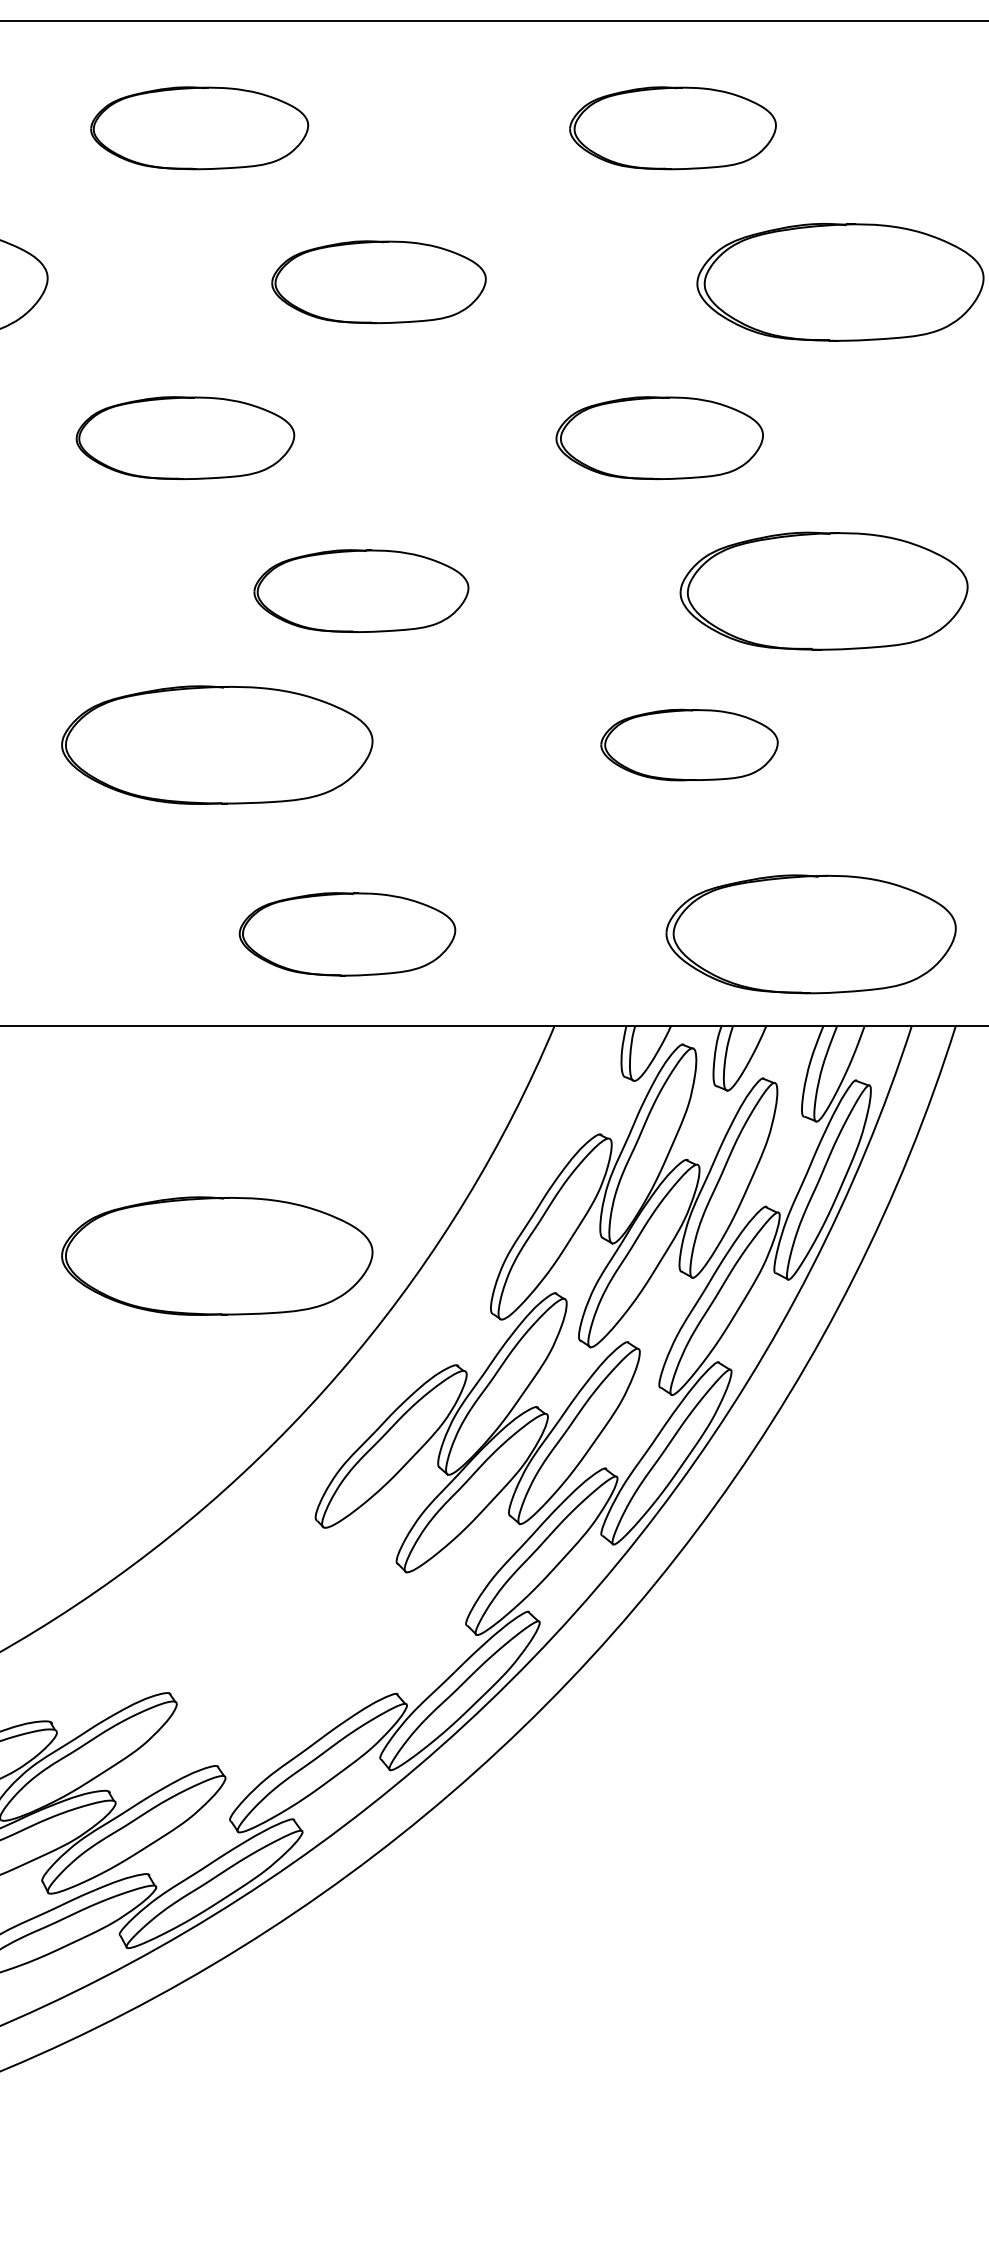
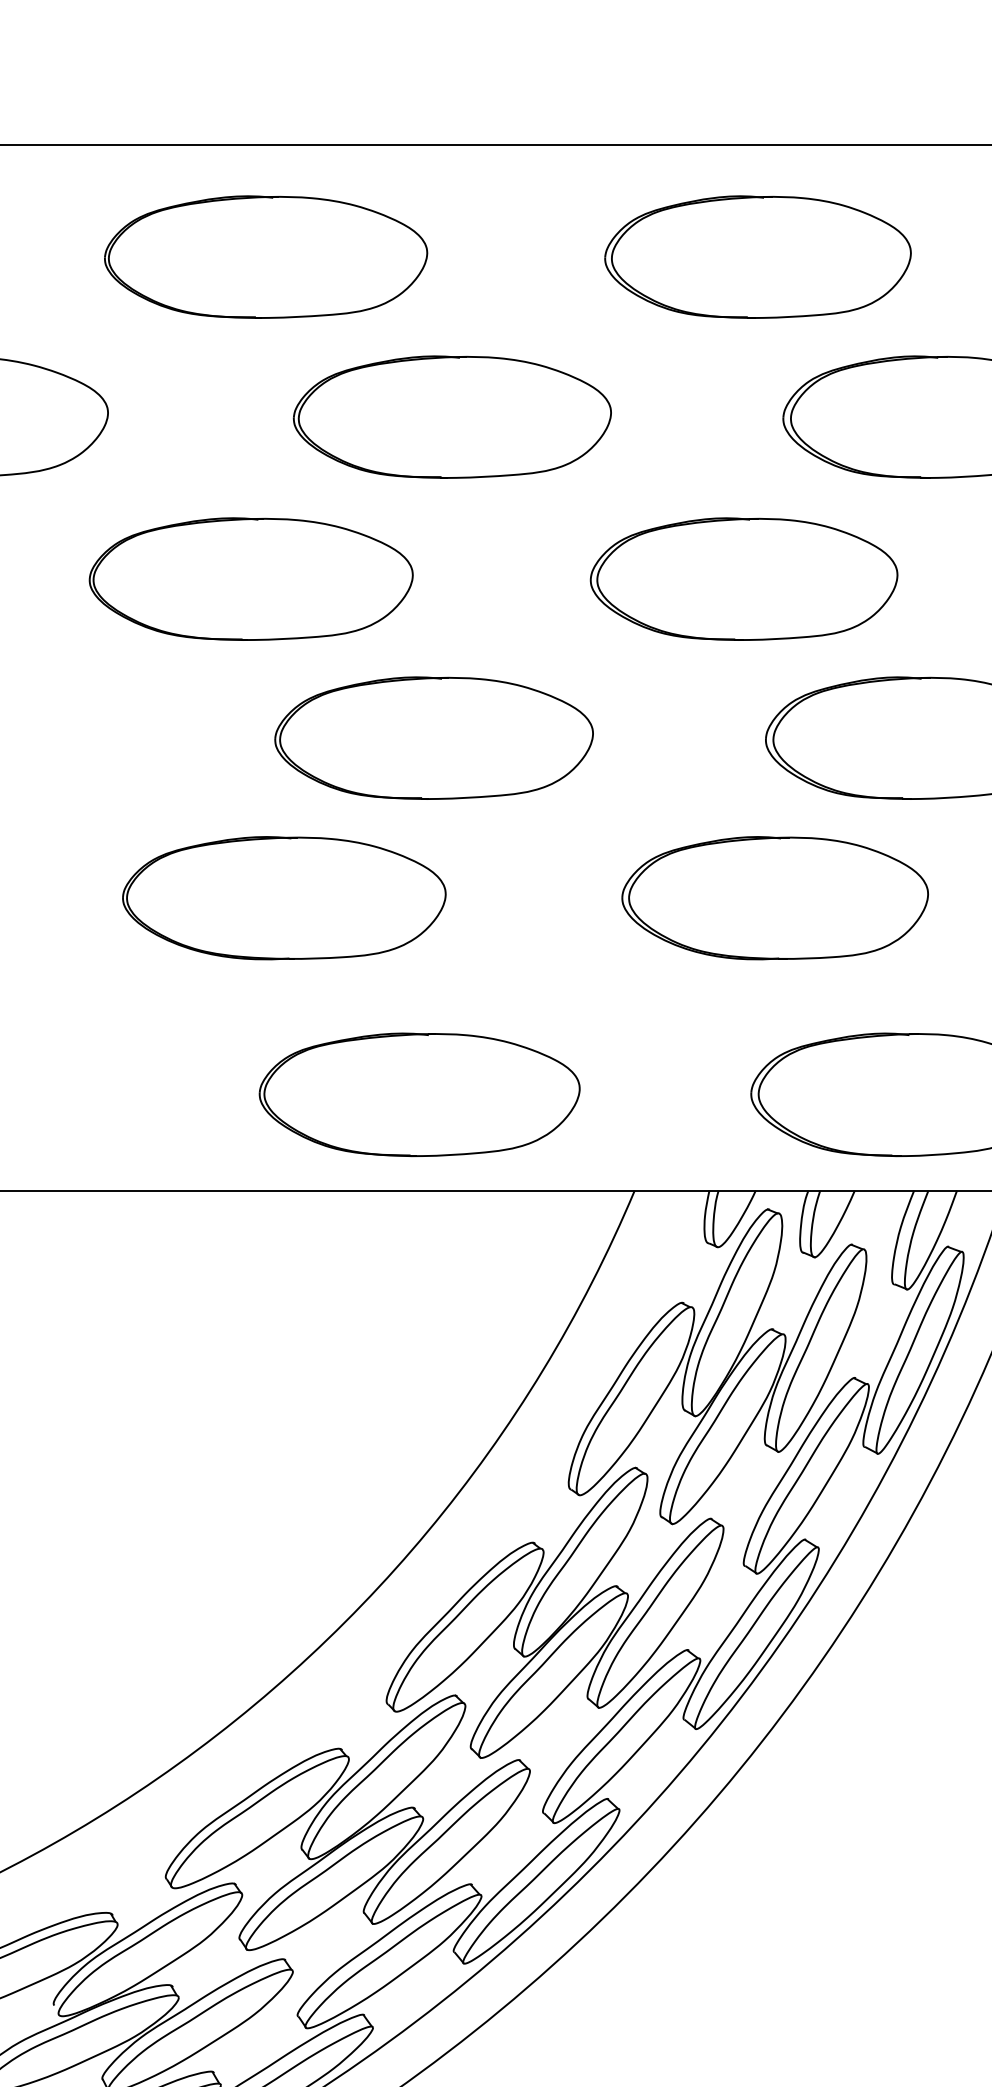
part: (199, 127) -> (265, 256), size x1.43
part: (672, 127) -> (757, 256), size x1.43
part: (378, 281) -> (451, 416), size x1.43
part: (185, 437) -> (251, 578), size x1.43
part: (659, 437) -> (743, 578), size x1.43
part: (361, 590) -> (434, 737), size x1.43
part: (689, 744) -> (775, 897), size x1.67
part: (347, 934) -> (419, 1095), size x1.43
part: (217, 1255) -> (284, 1428), removed
part: (278, 1634) -> (347, 1822), added

